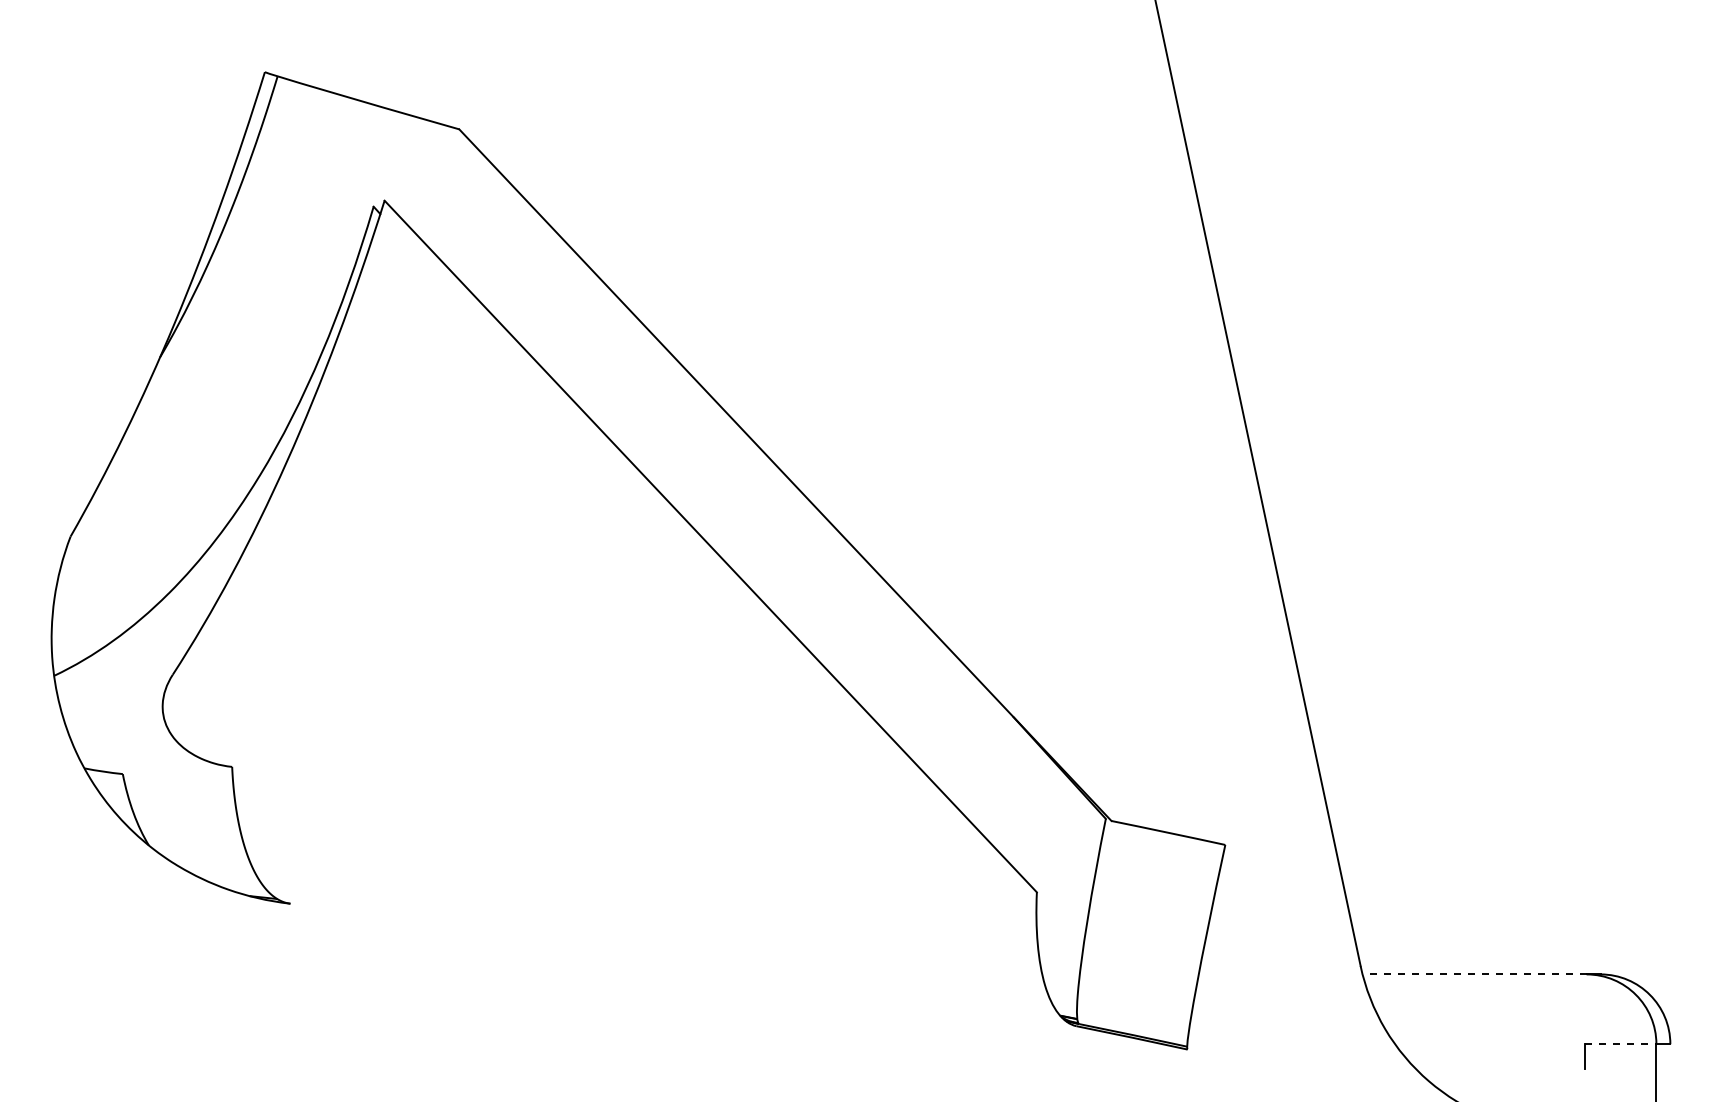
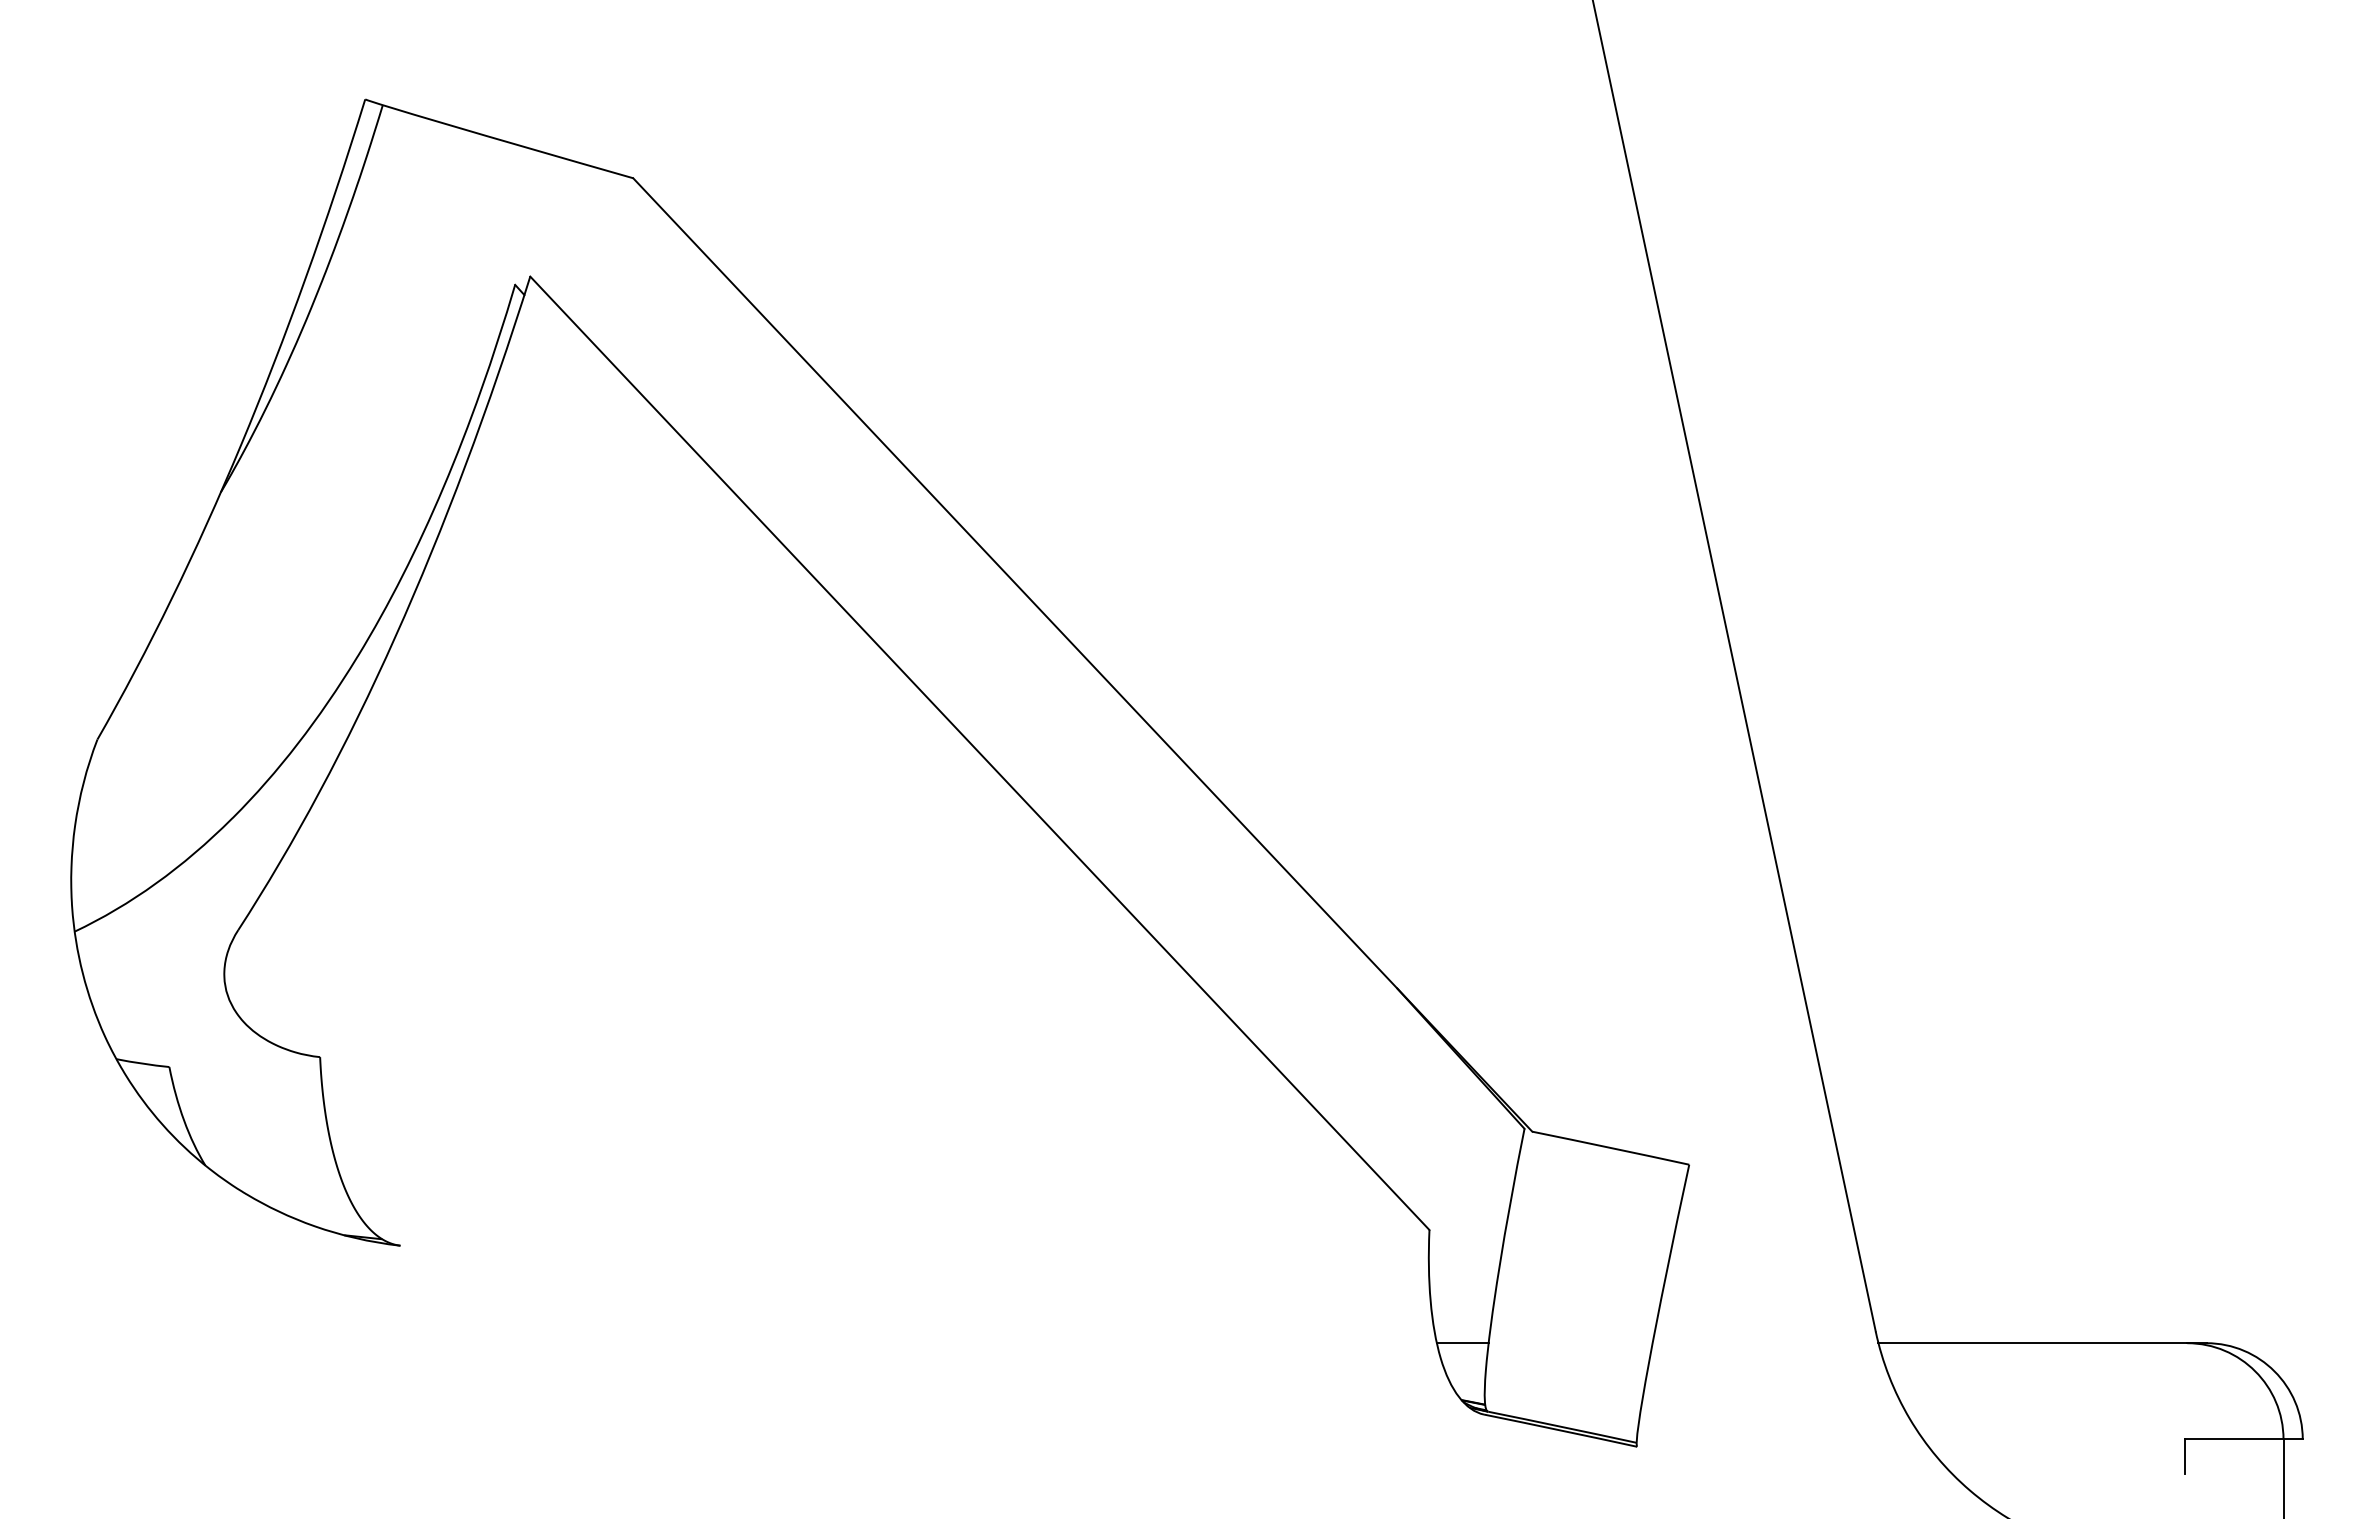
line: (1060, 974) -> (1462, 1343), added
line: (1474, 974) -> (2032, 1343), dashed -> solid
line: (1620, 1044) -> (2234, 1439), dashed -> solid

